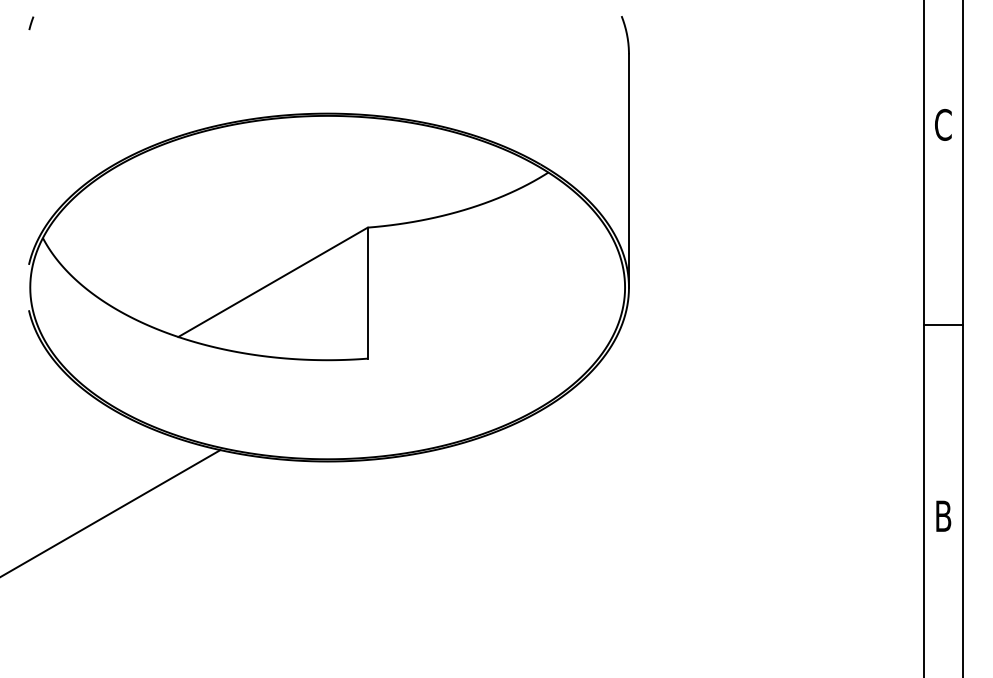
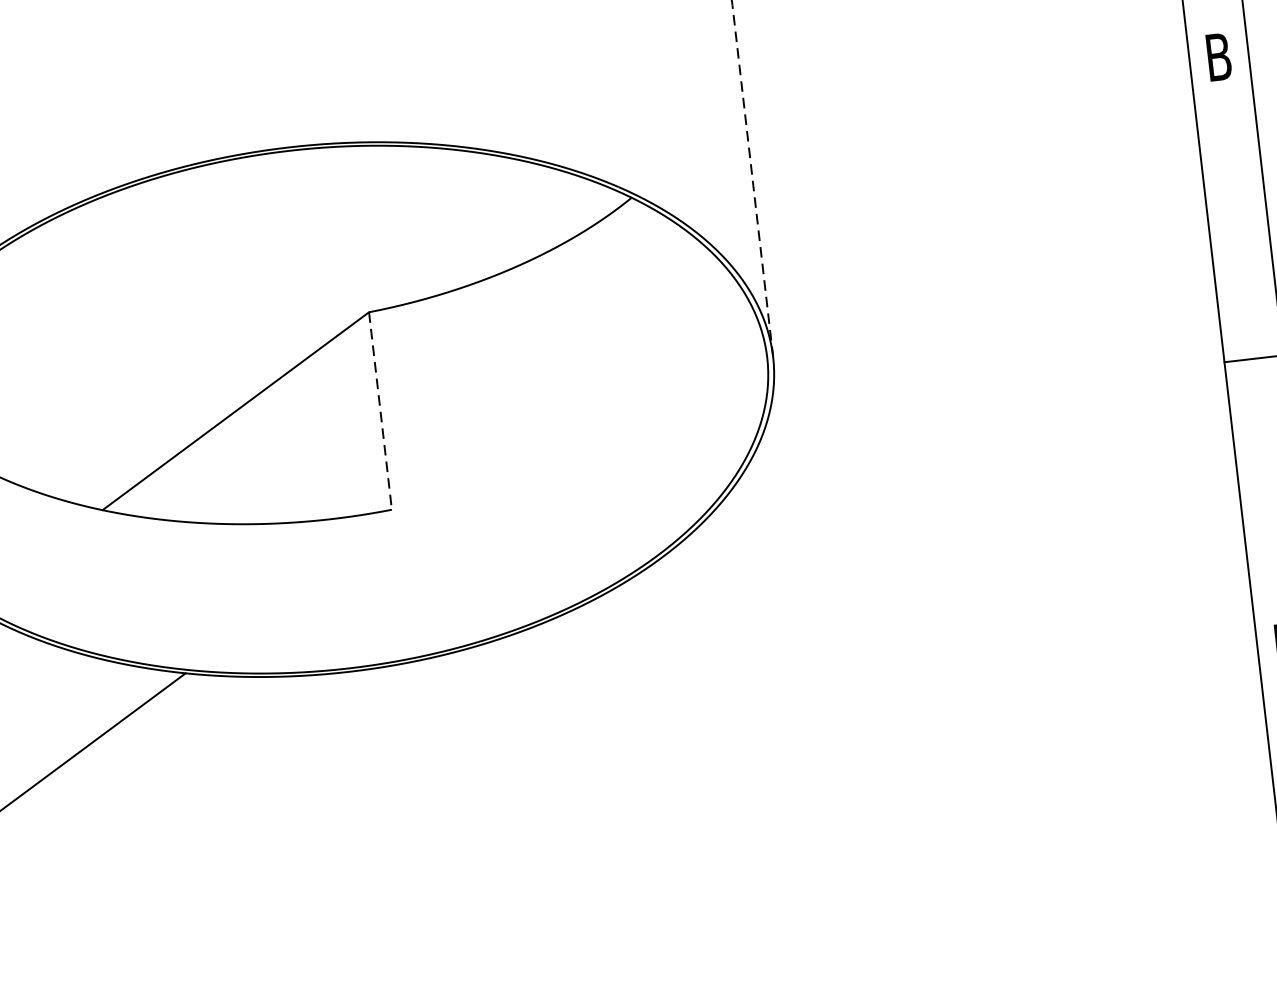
text: (943, 124) -> (1218, 56), C -> B
line: (628, 170) -> (752, 180), solid -> dashed
line: (367, 293) -> (380, 411), solid -> dashed

